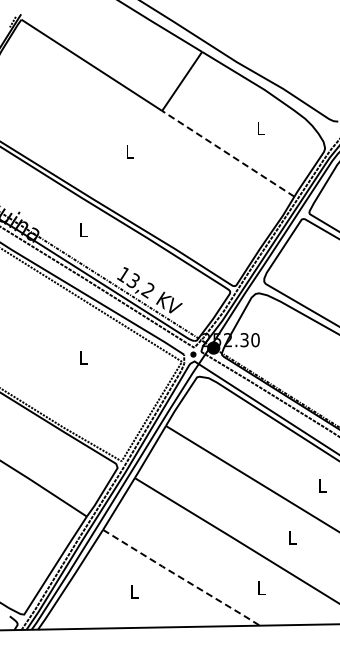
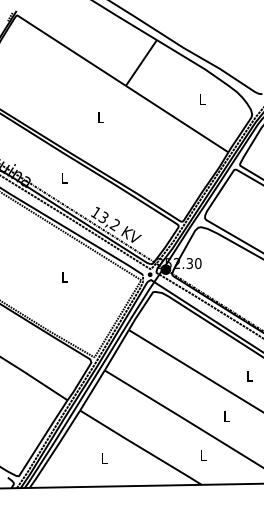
line: (228, 153) -> (177, 118), dashed -> solid
line: (182, 578) -> (141, 448), dashed -> solid

